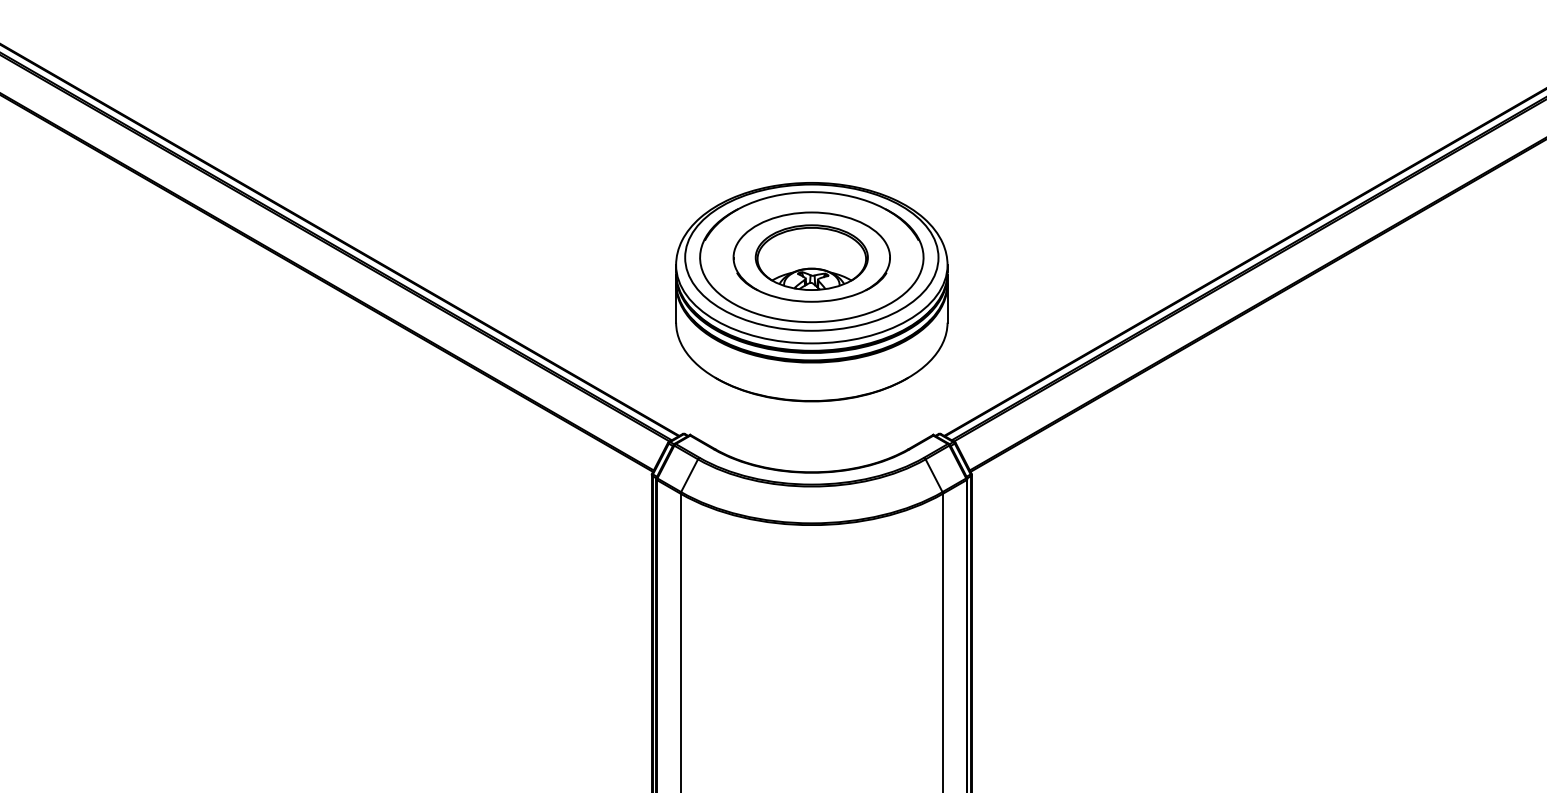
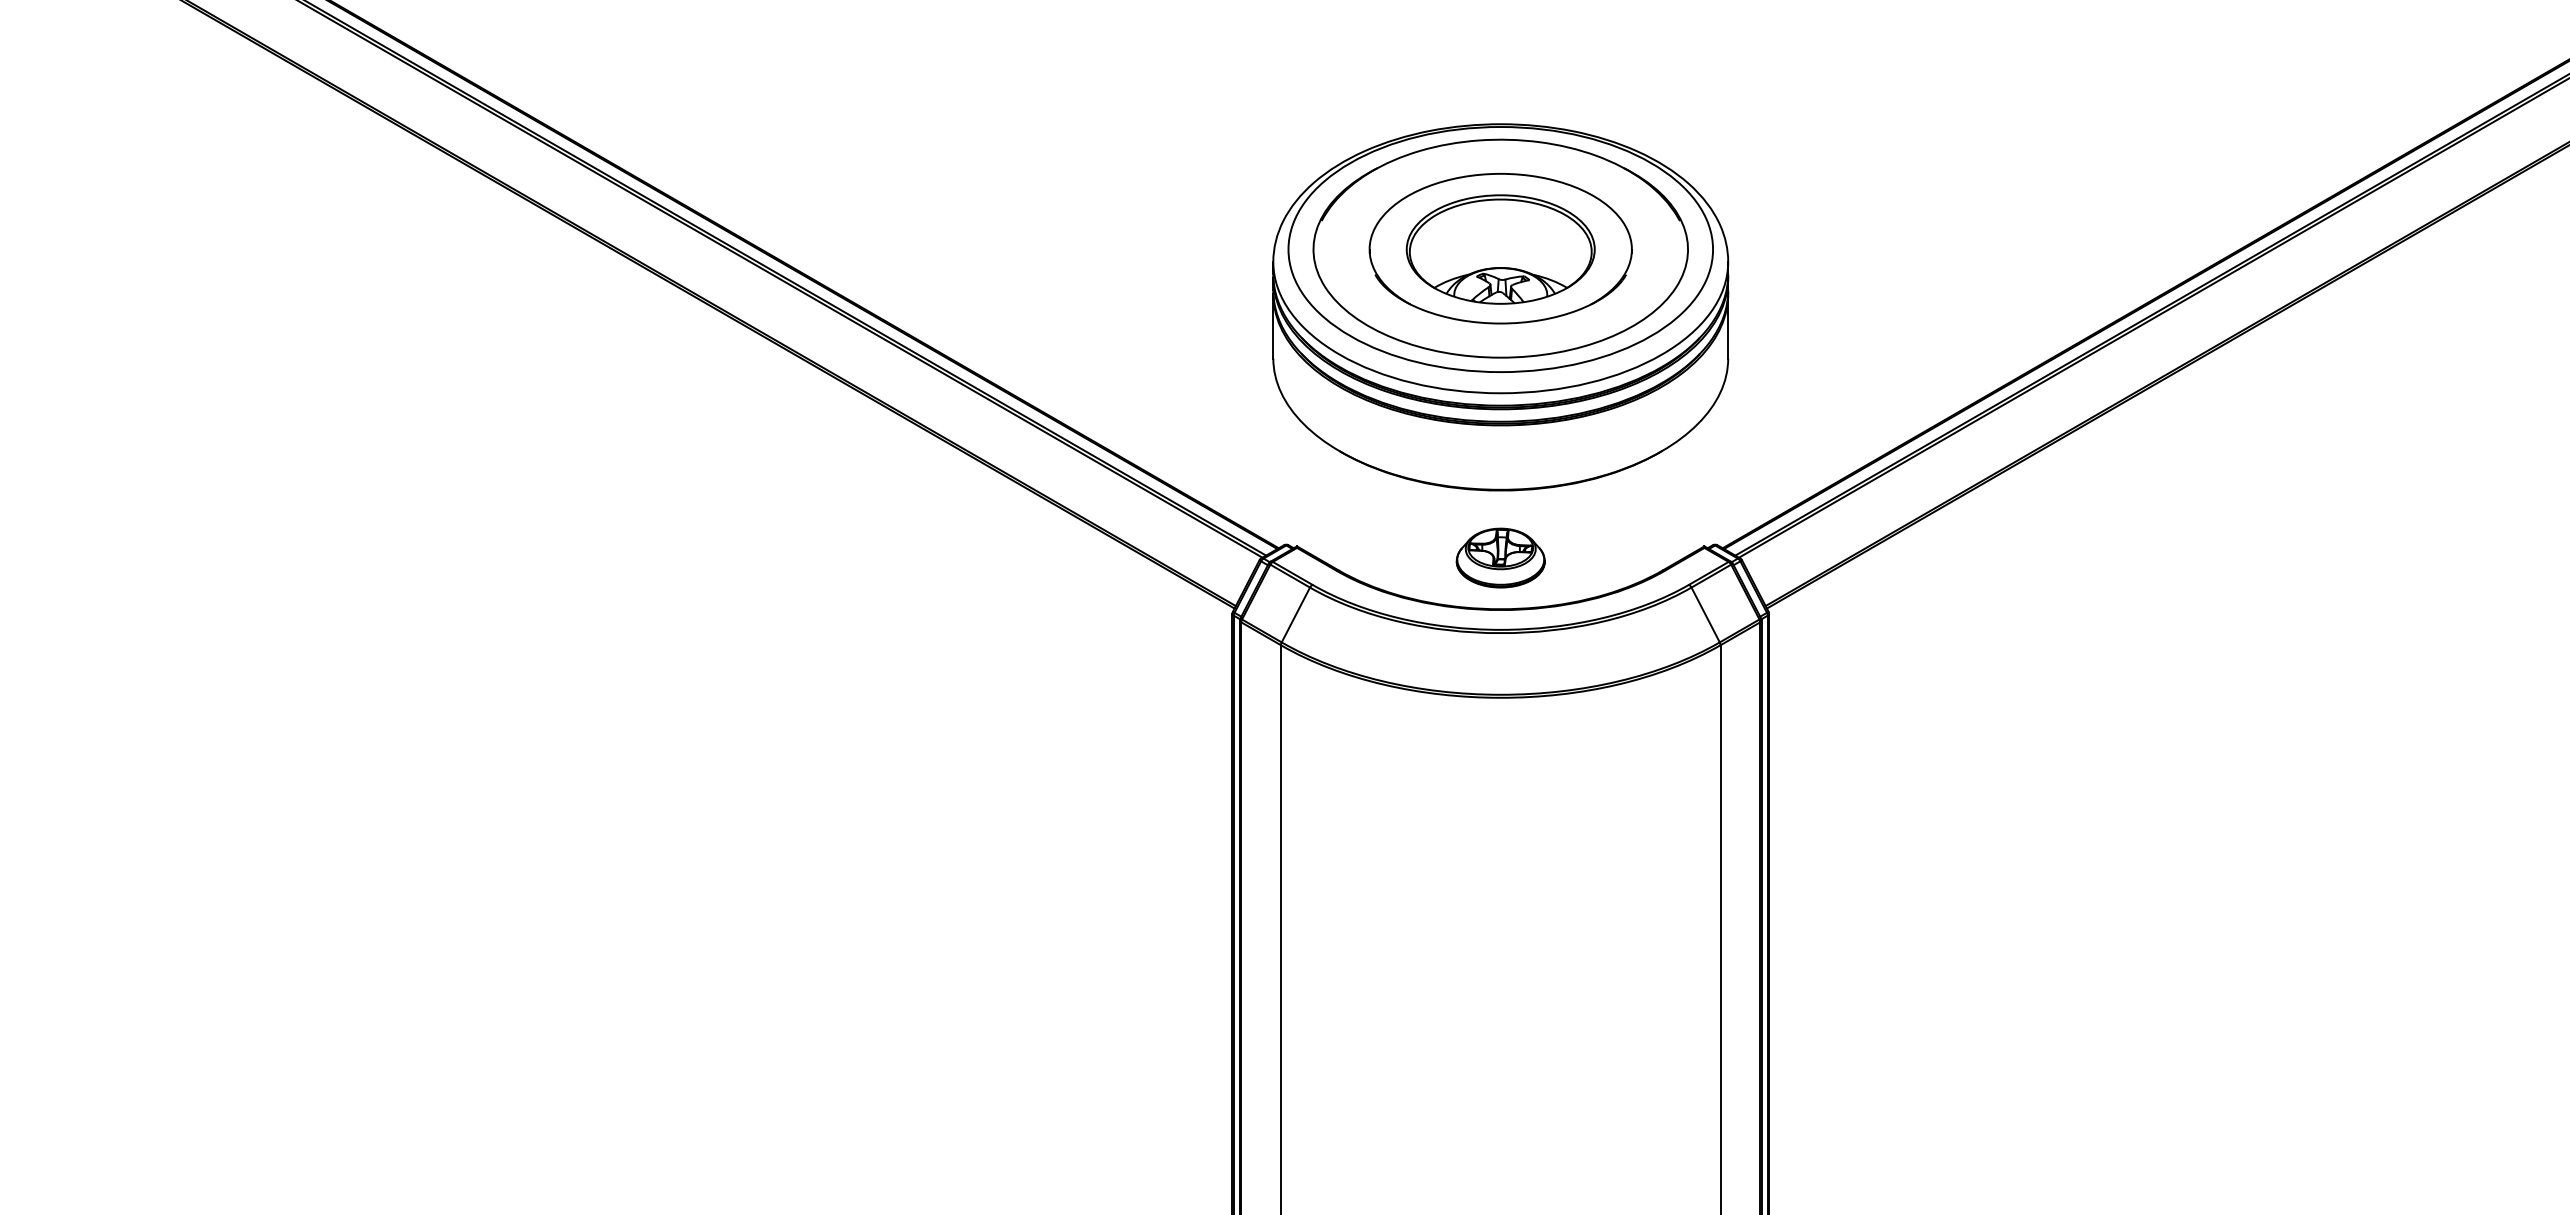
part: (811, 441) -> (1500, 557), added

